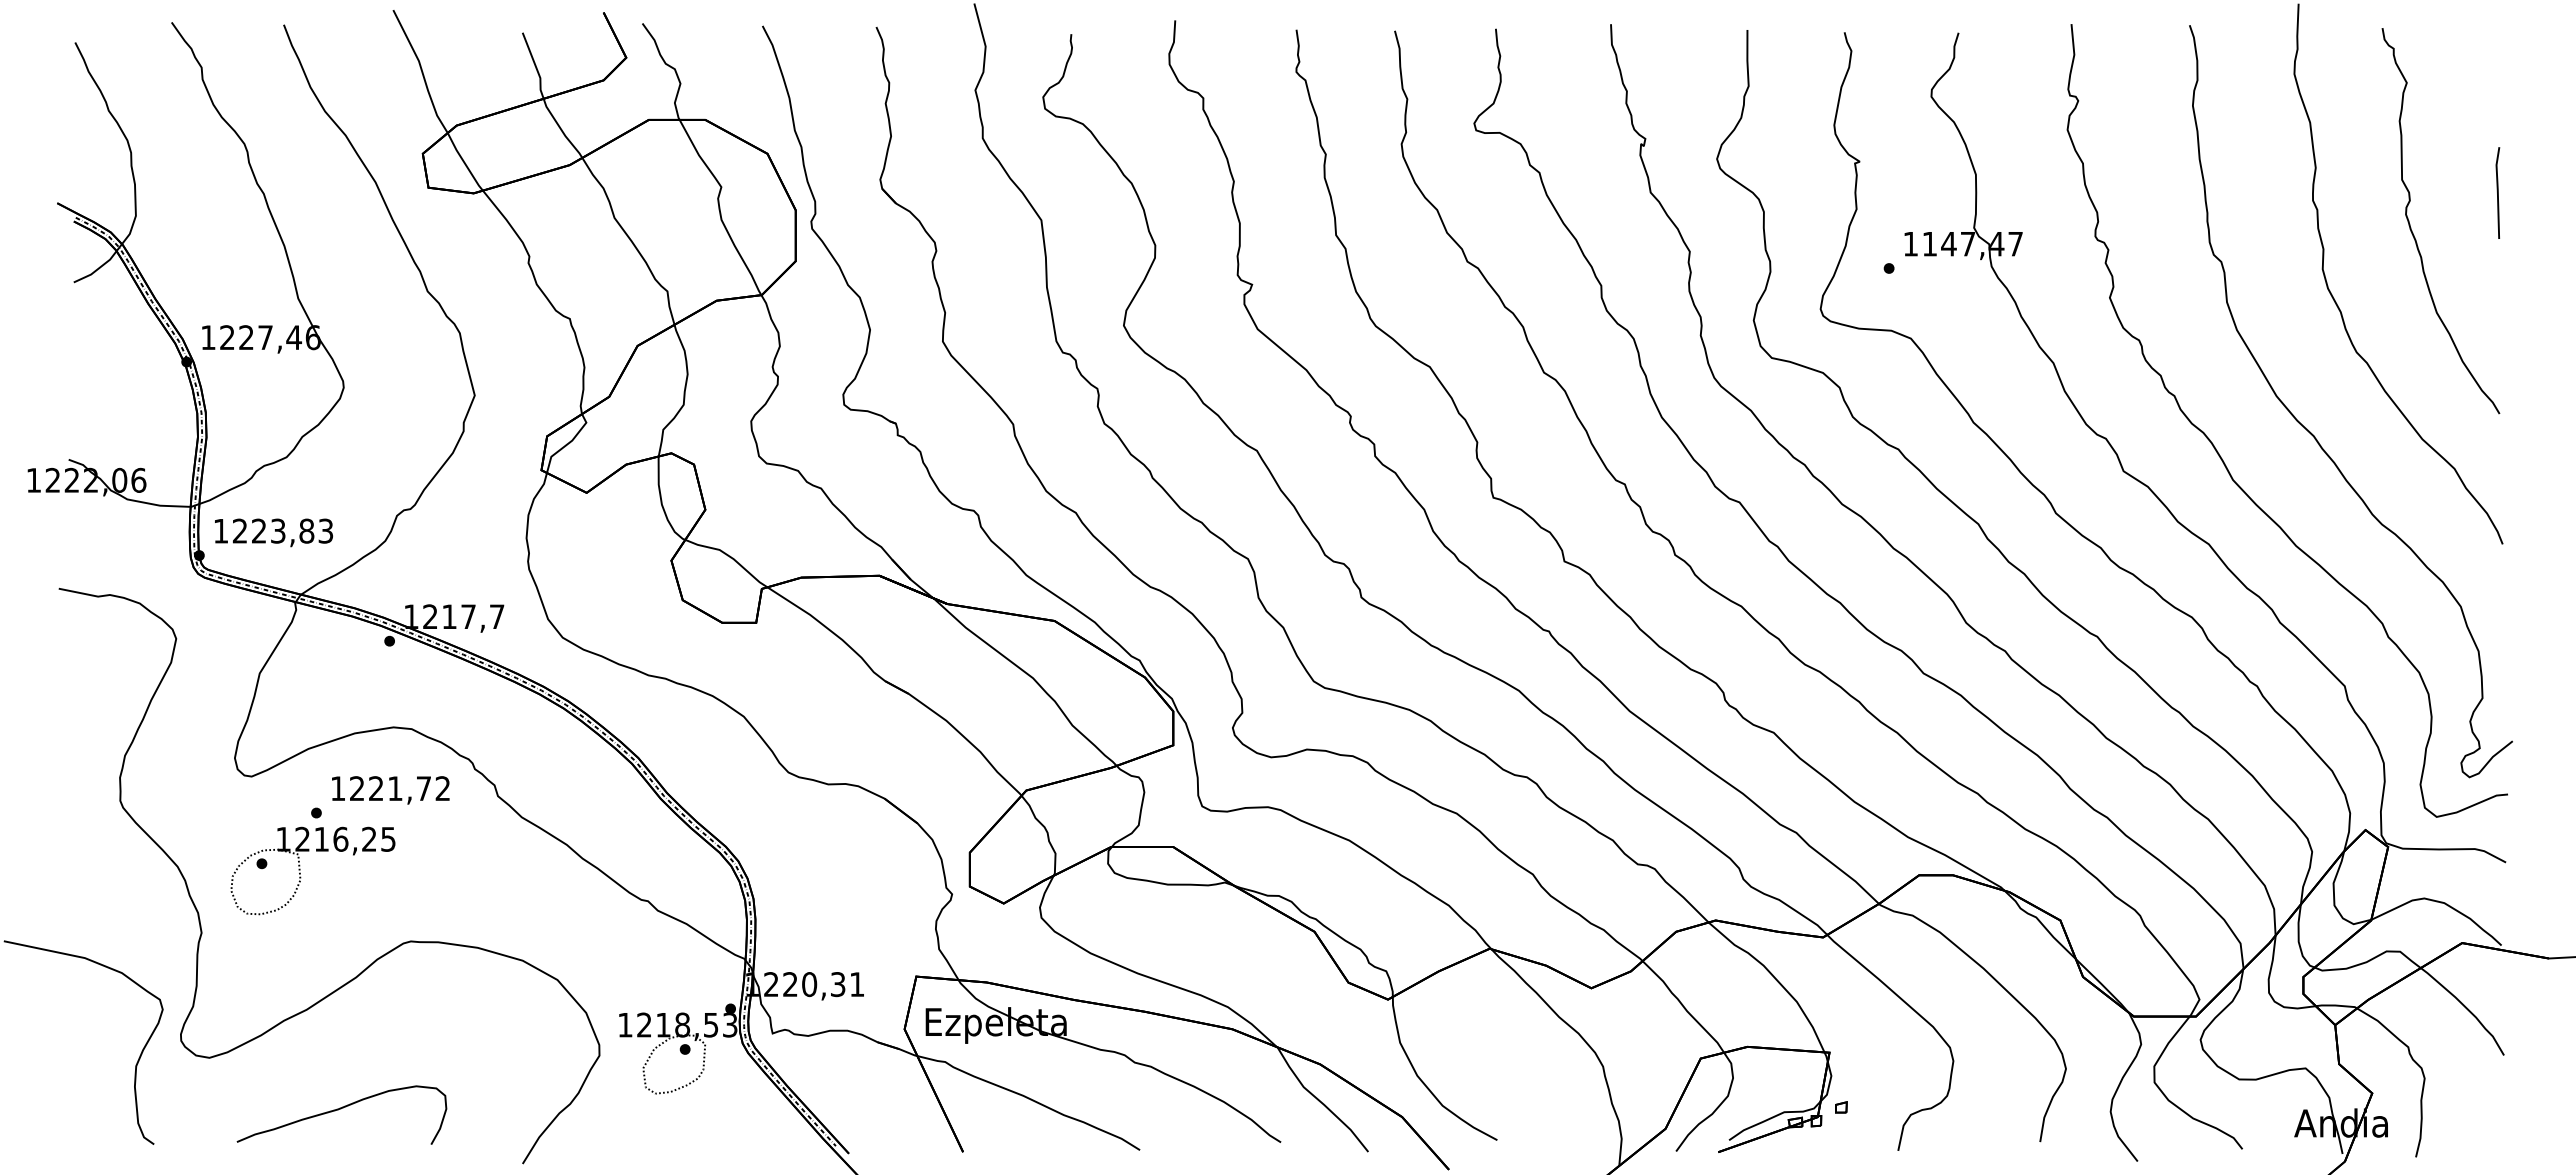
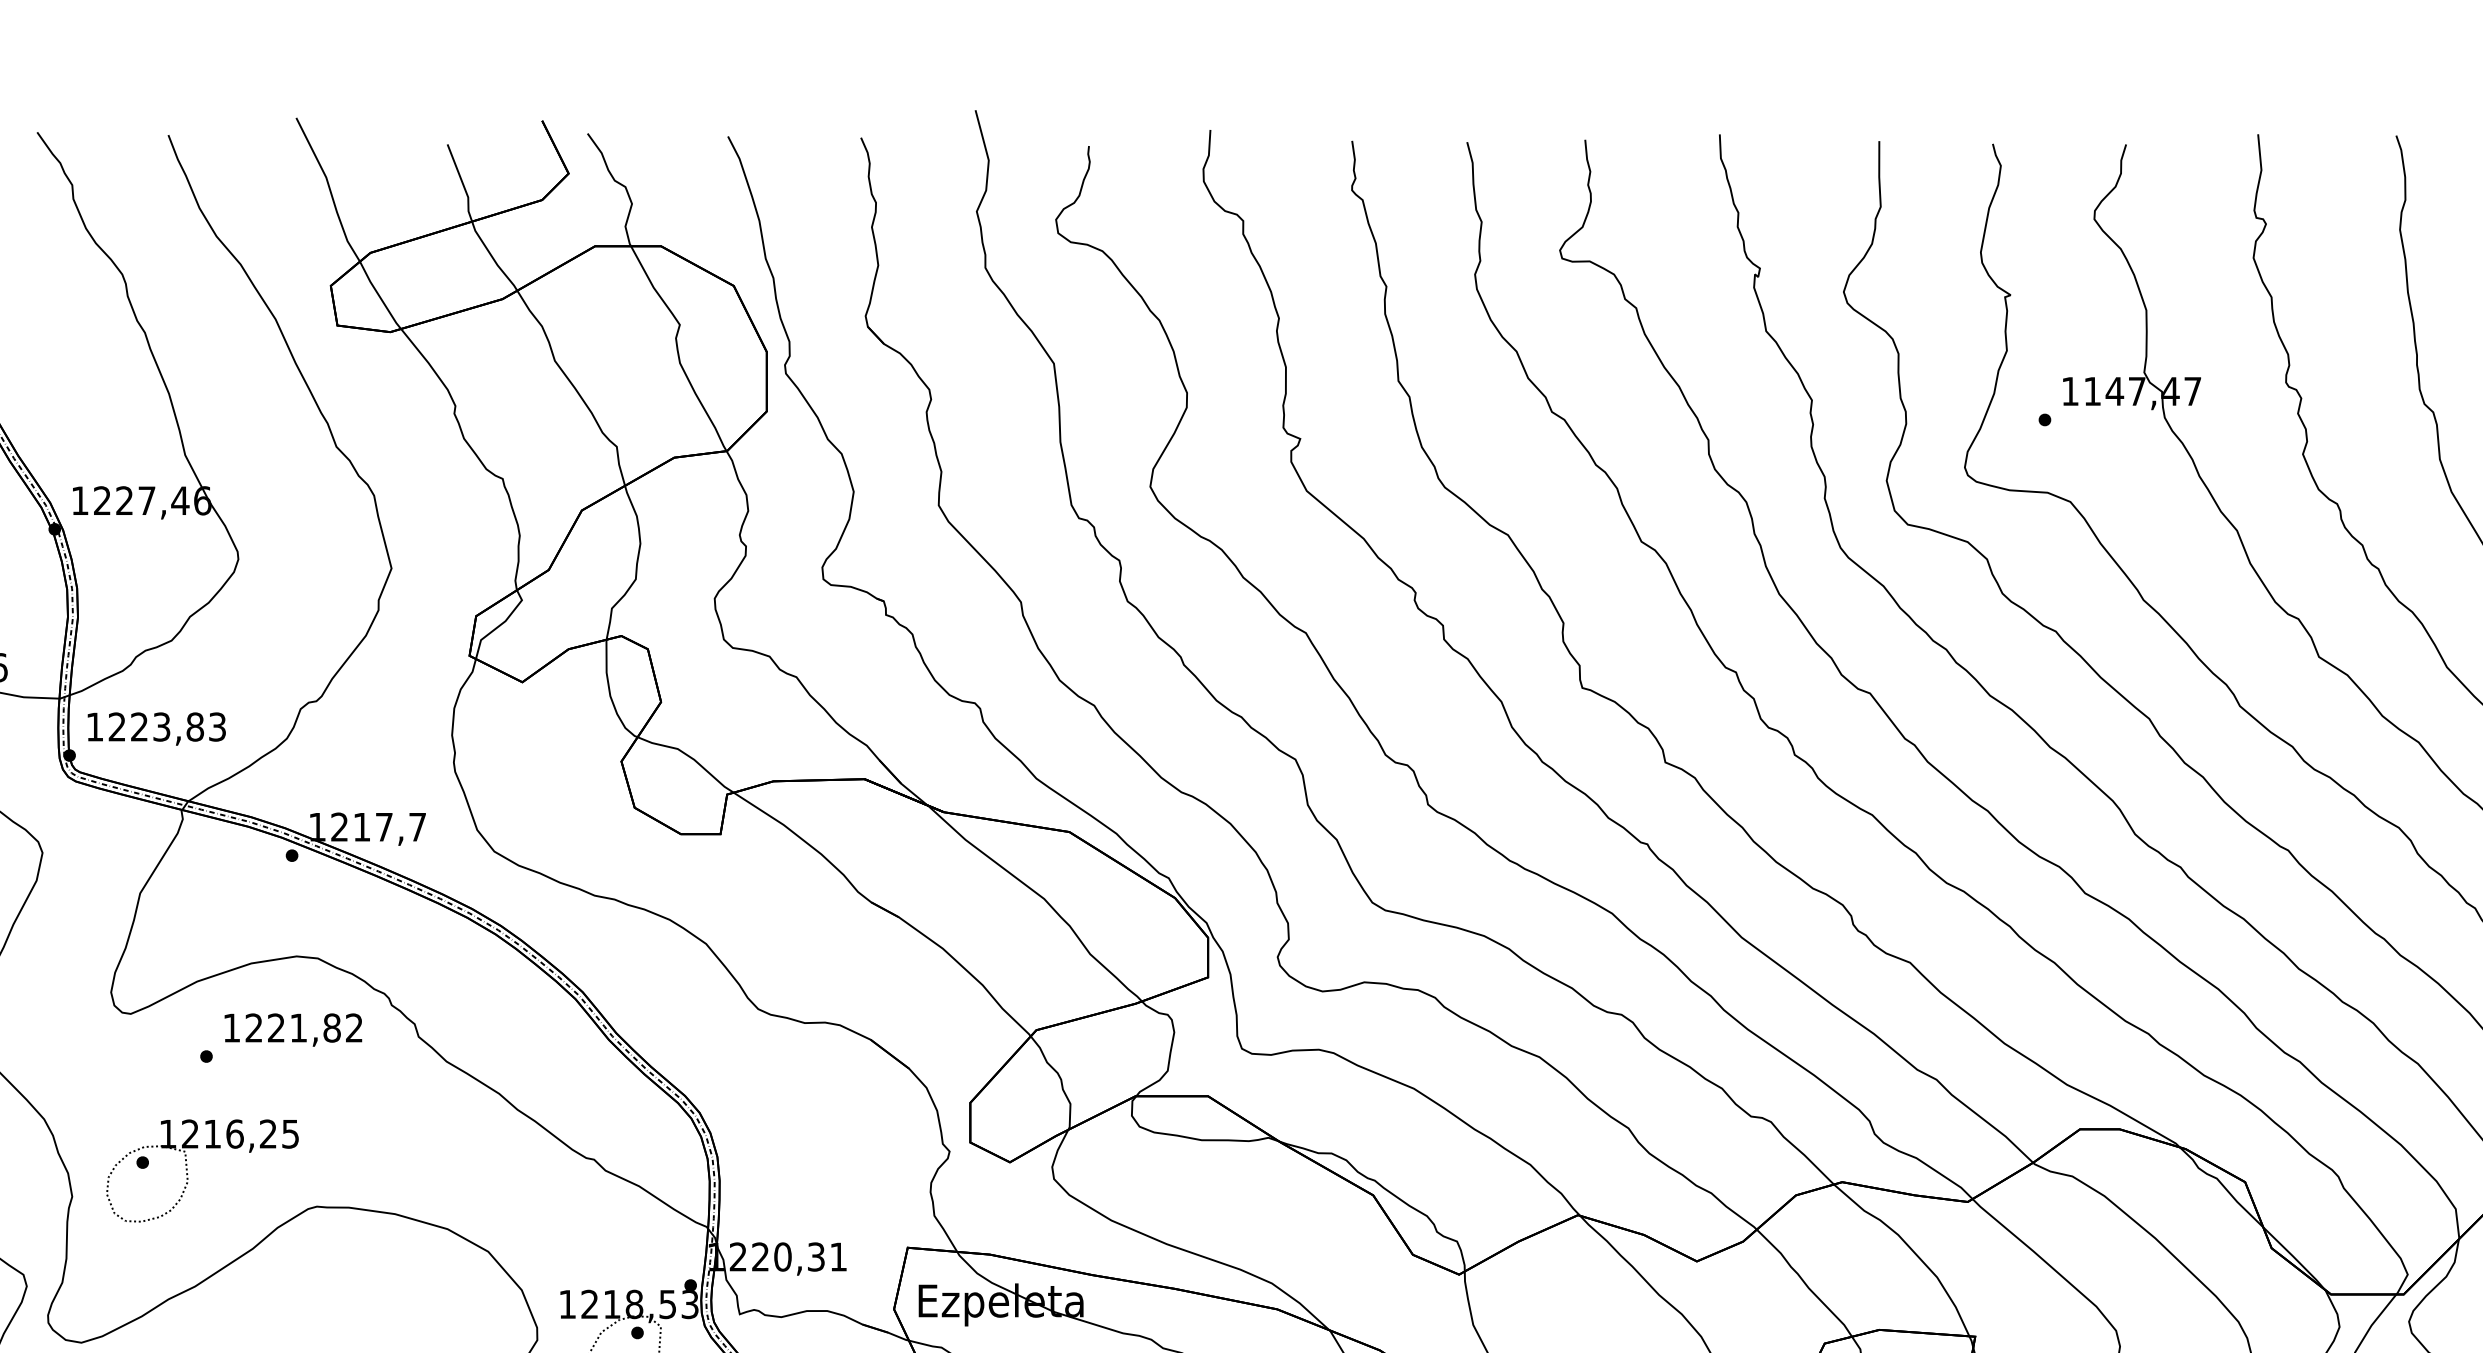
text: (423, 788) -> (331, 1027), 1221,72 -> 1221,82
part: (300, 870) -> (187, 1170), moved

